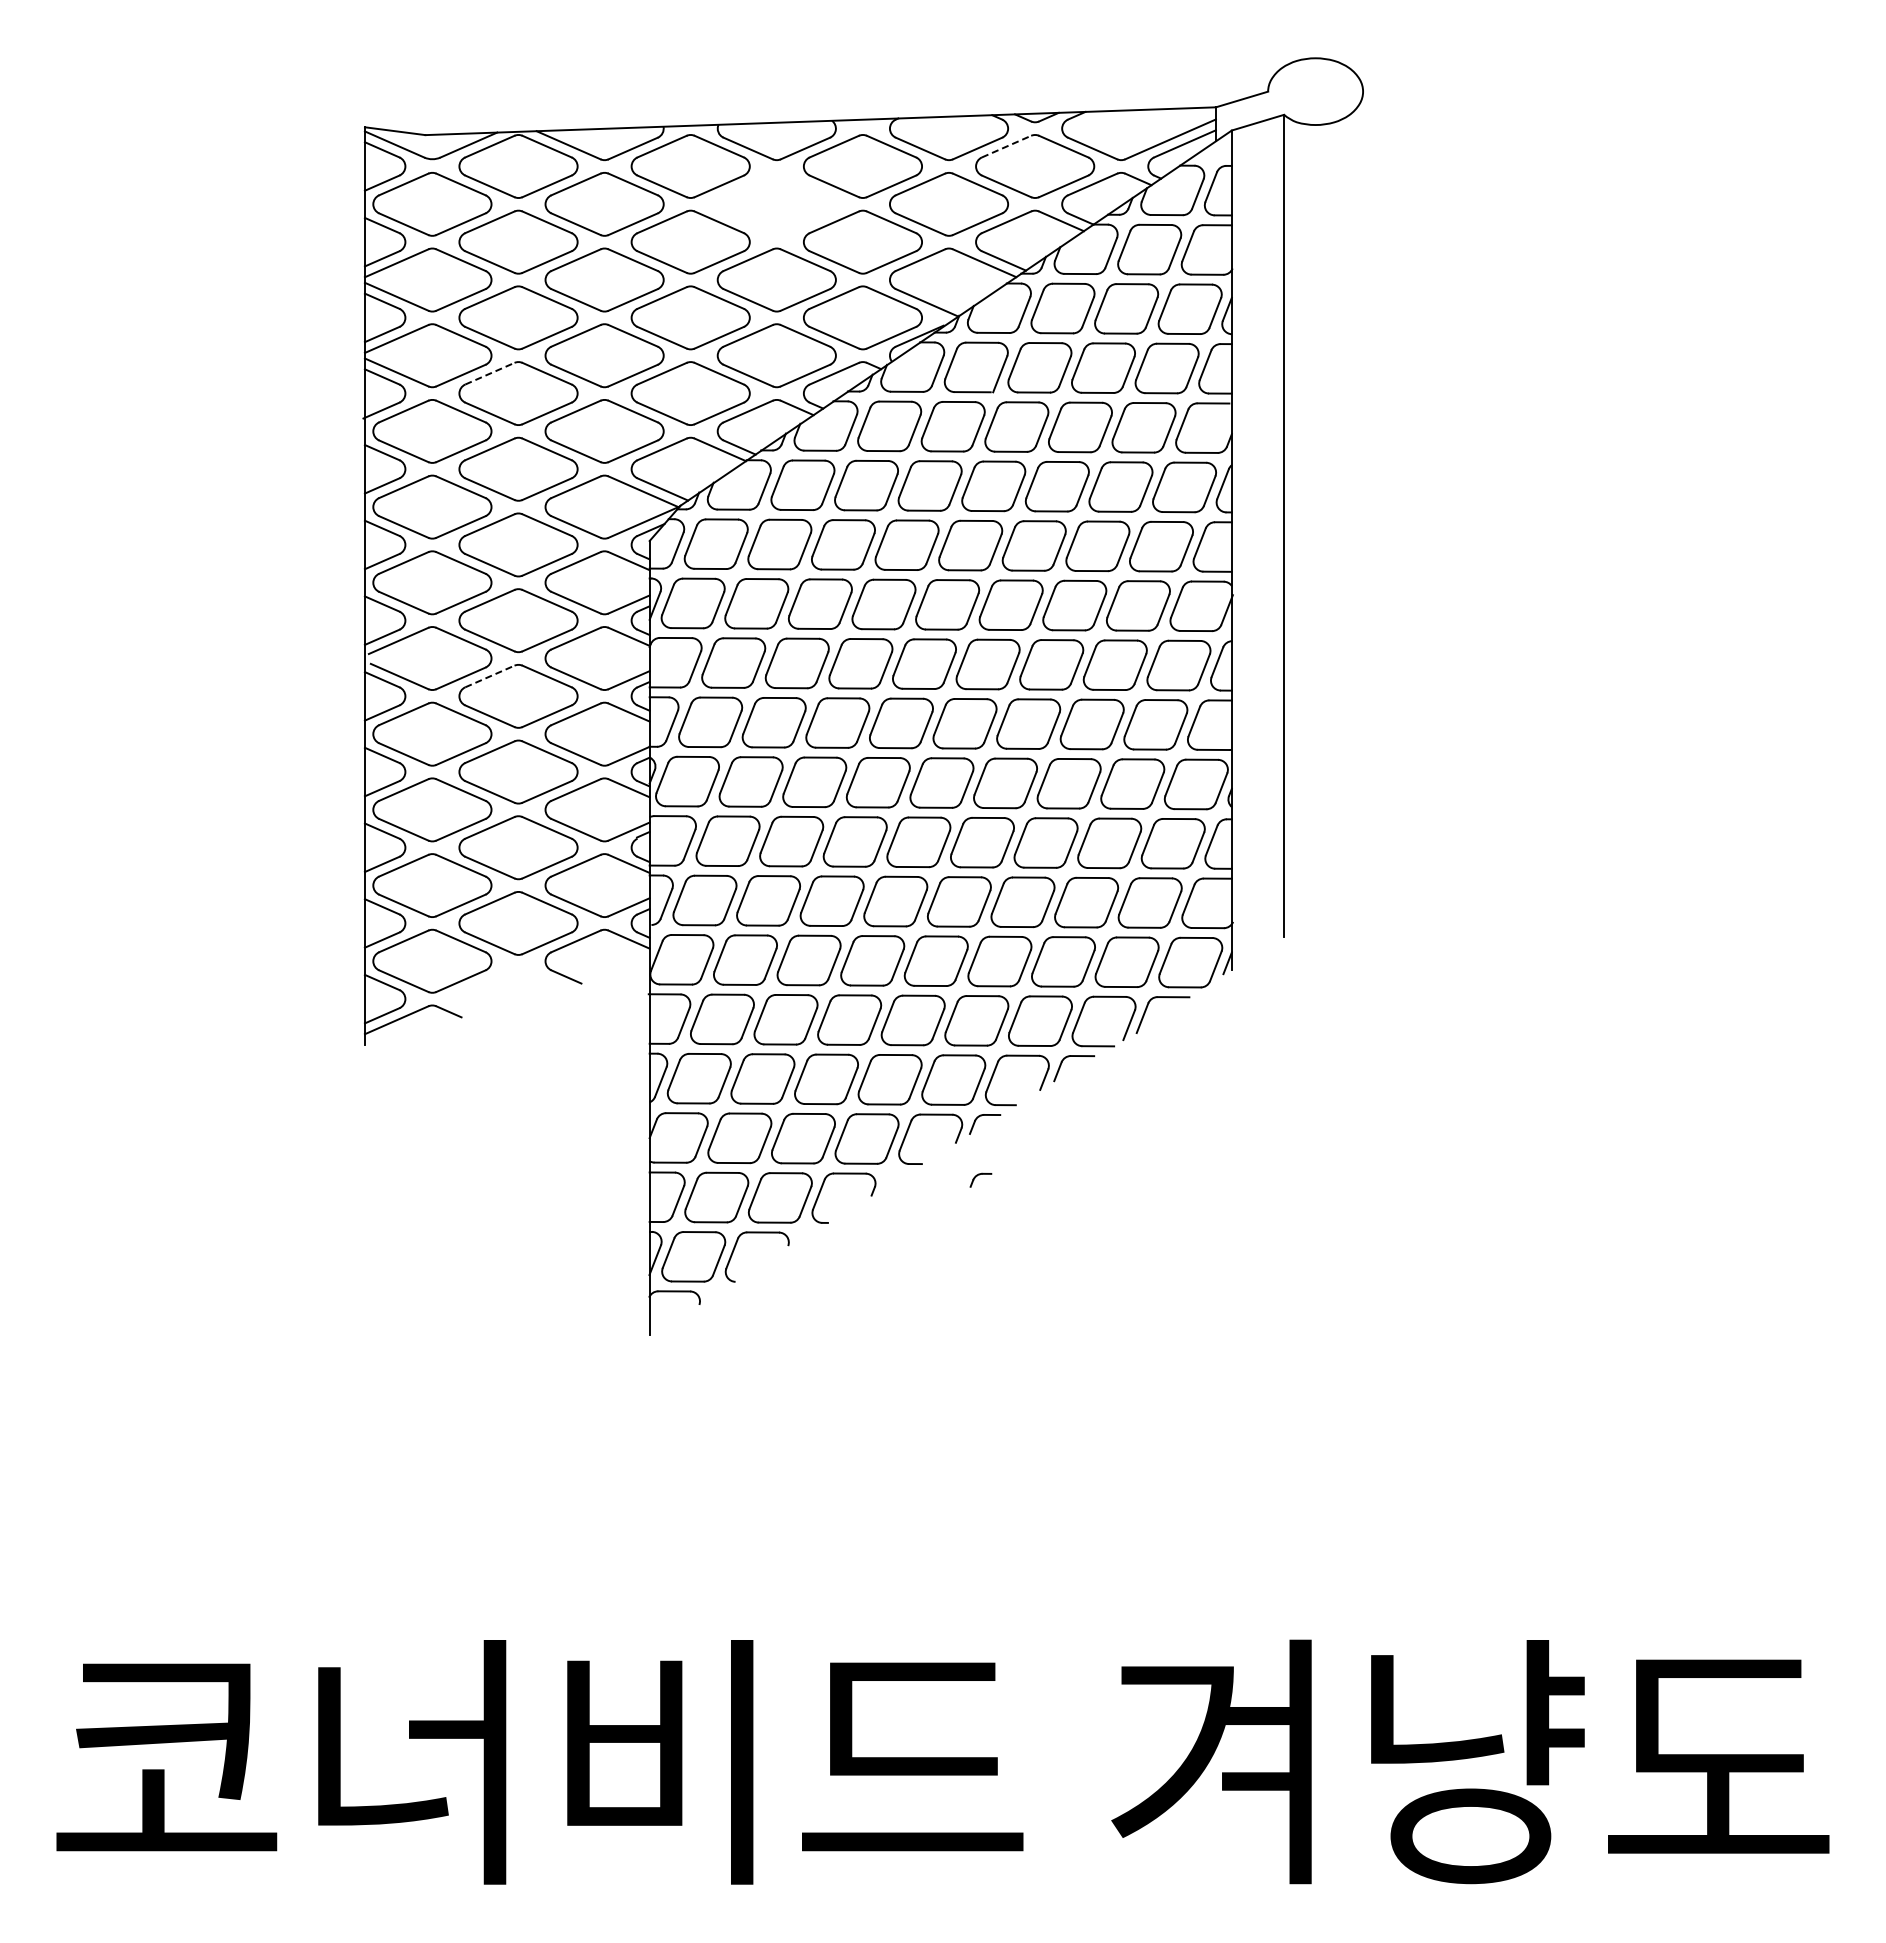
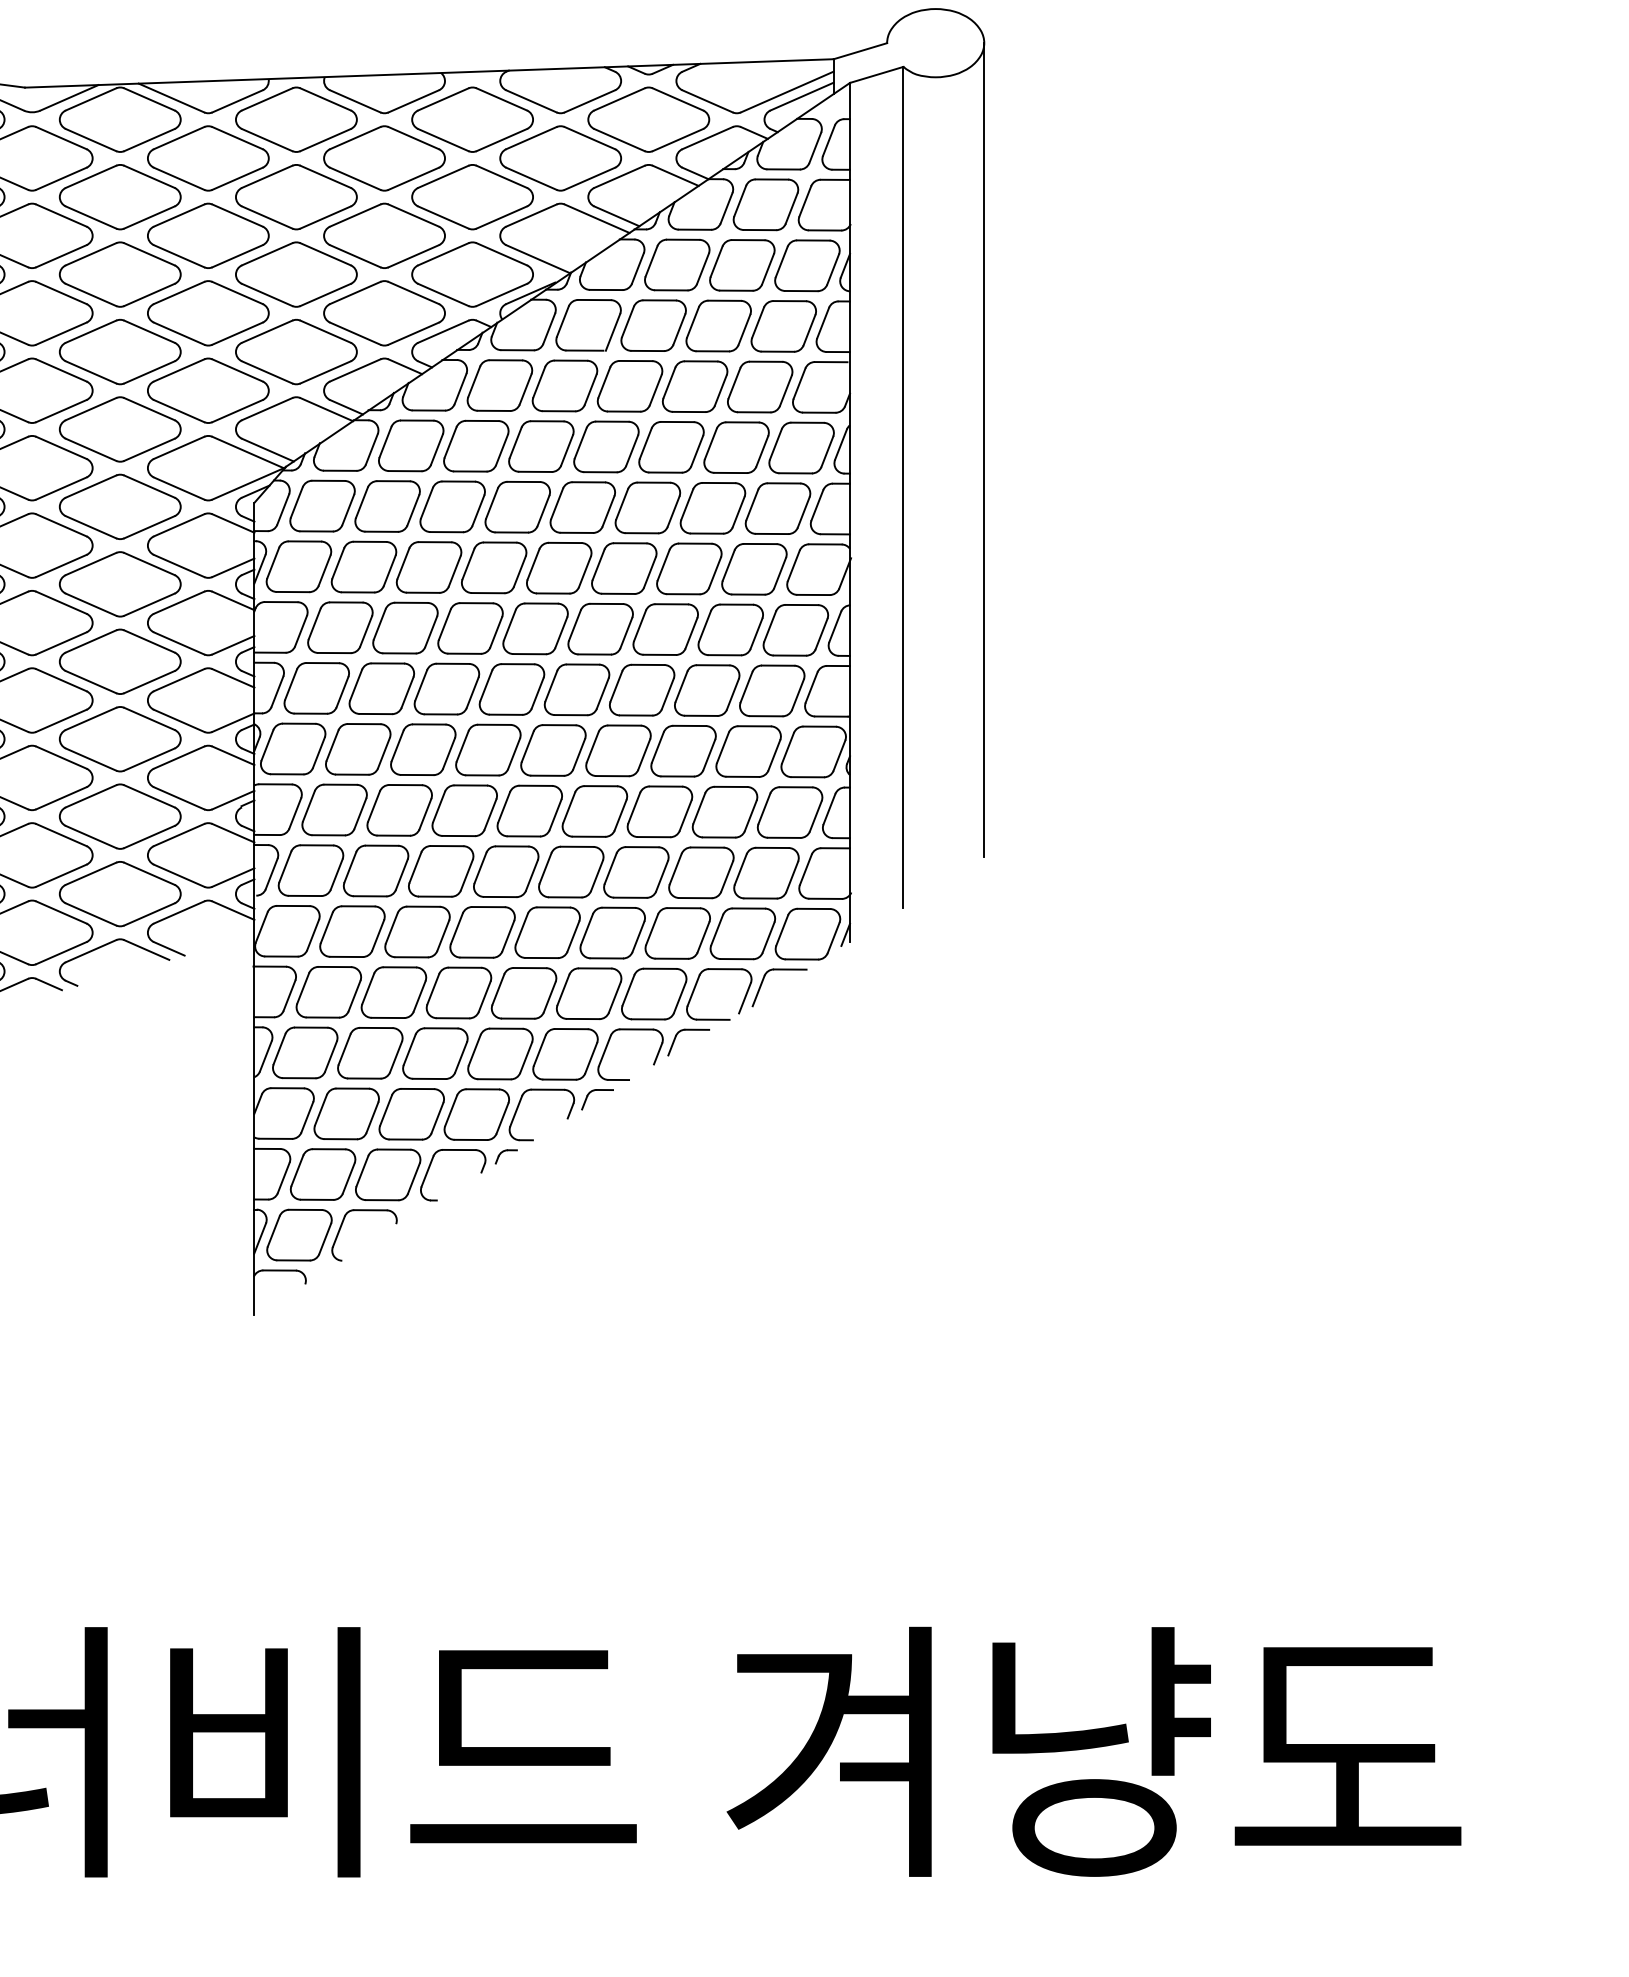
line: (1006, 146) -> (619, 99), dashed -> solid
part: (776, 204) -> (384, 158), added
line: (489, 373) -> (90, 331), dashed -> solid
line: (1363, 489) -> (984, 450), added
line: (489, 676) -> (90, 641), dashed -> solid
part: (503, 974) -> (104, 946), added
part: (980, 1179) -> (505, 1156), moved

